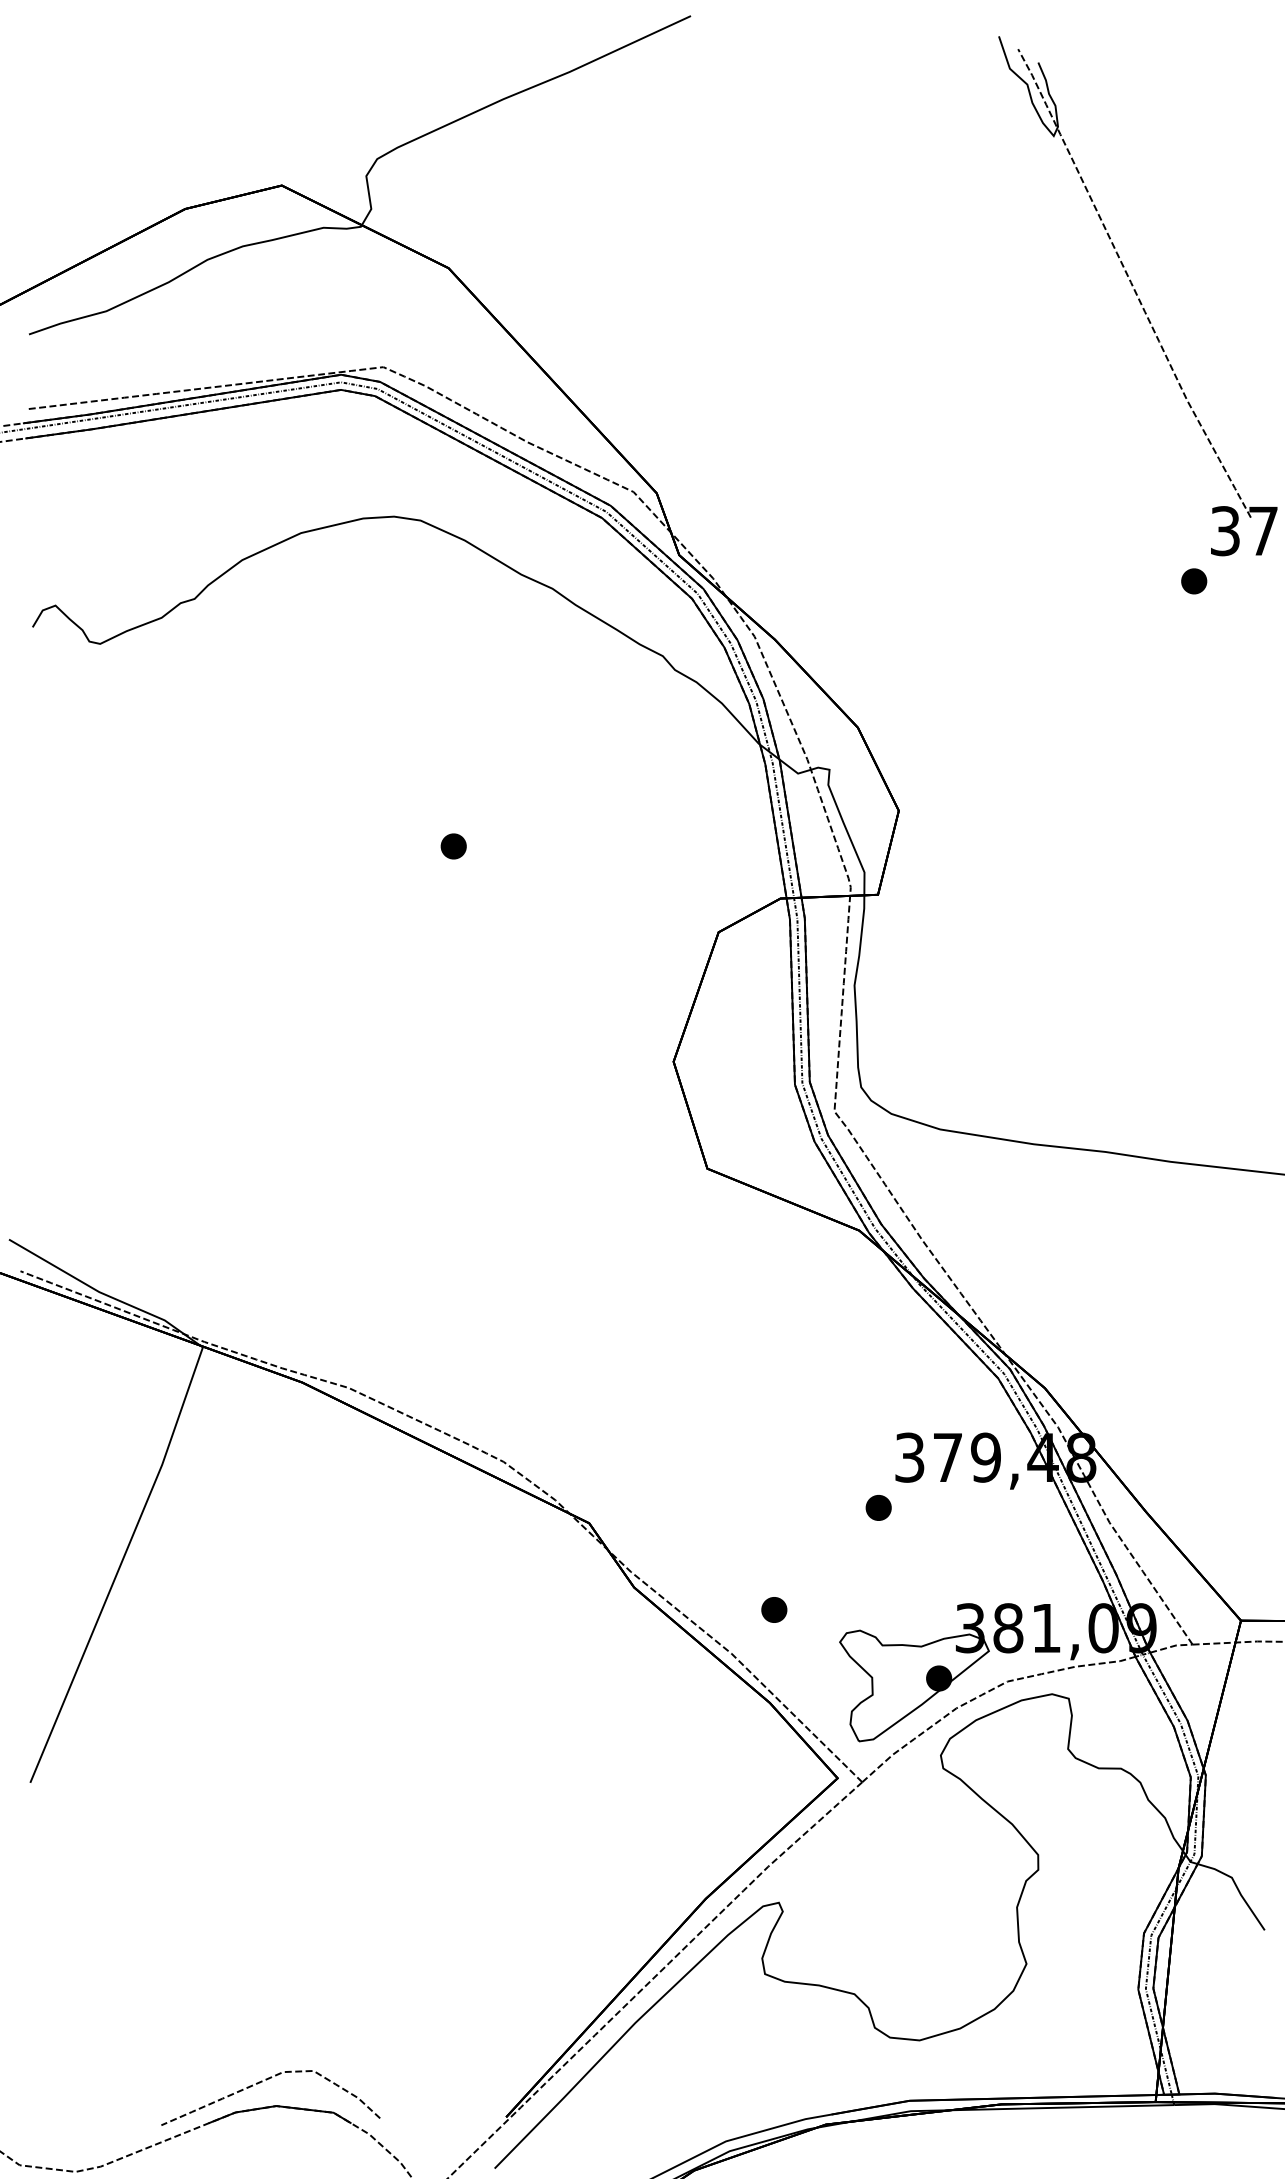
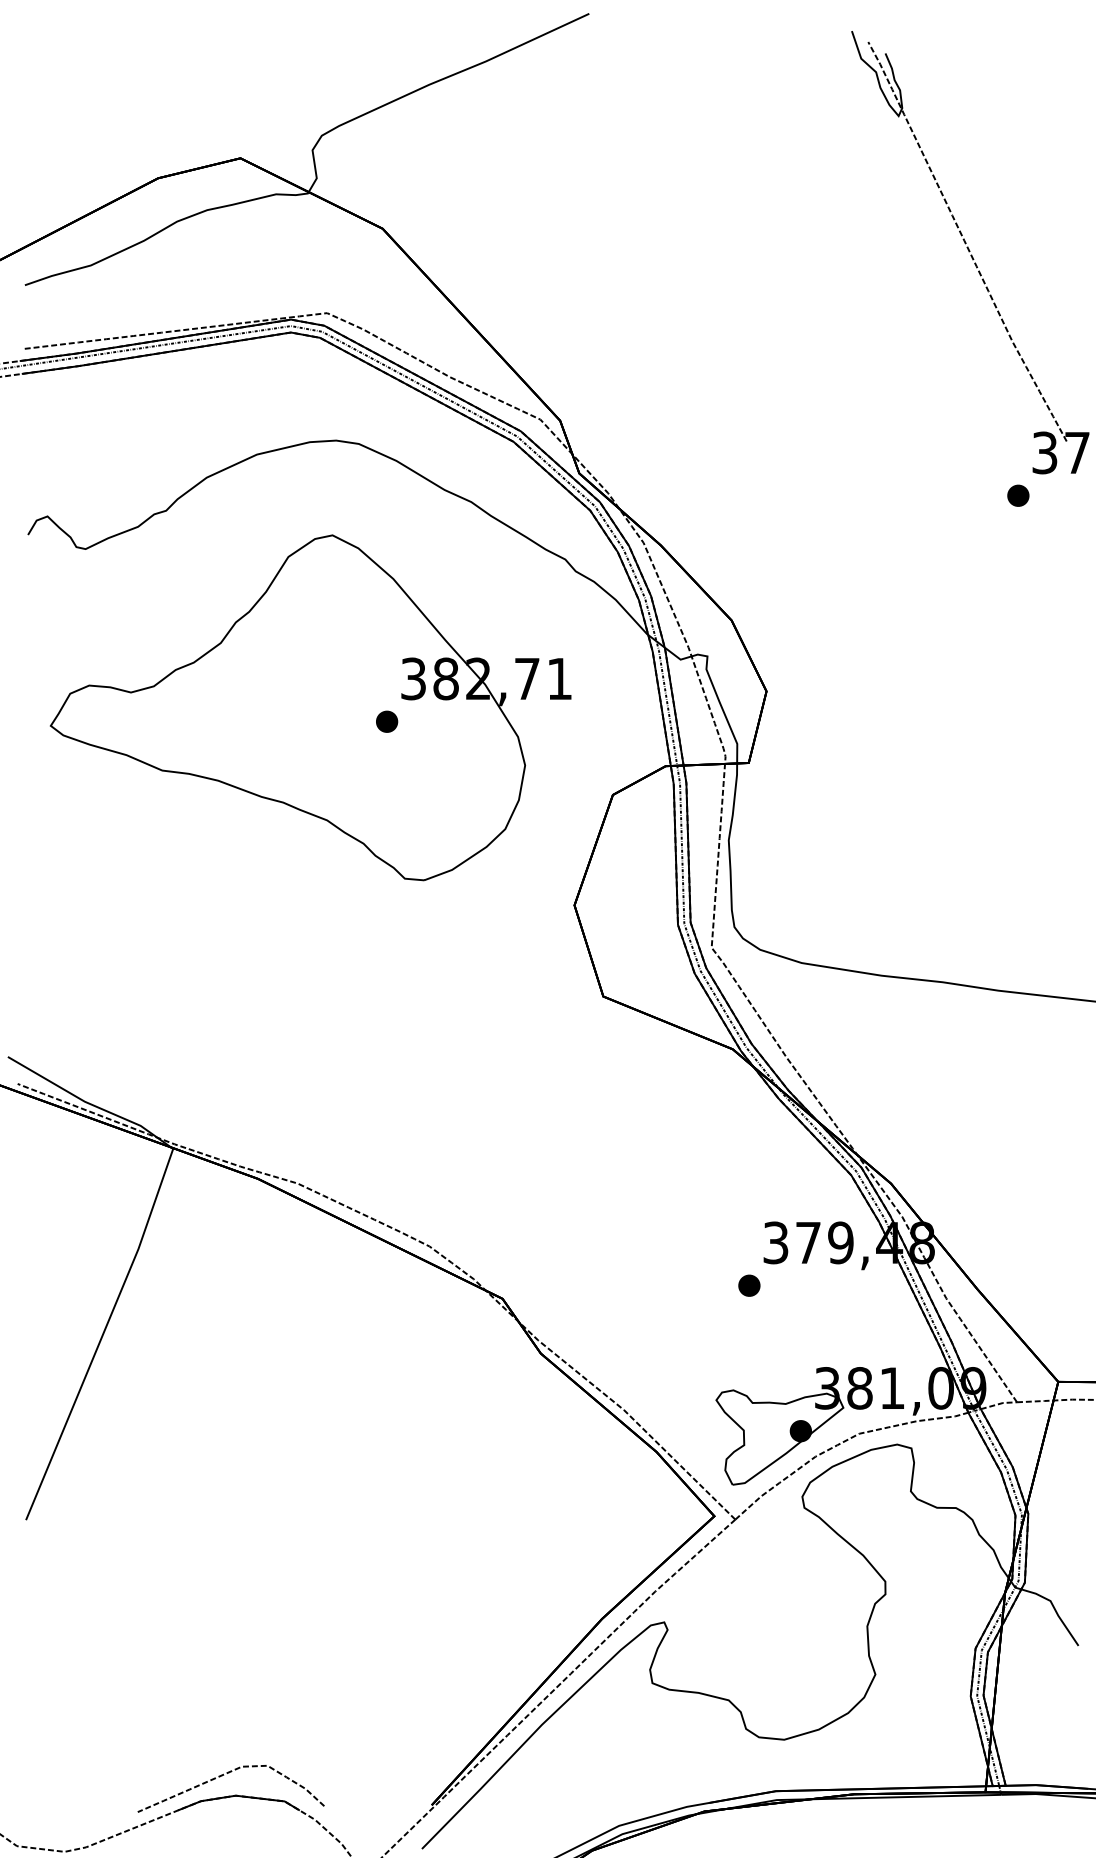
part: (363, 829) -> (310, 707), added
part: (774, 1609) -> (660, 1372), removed

